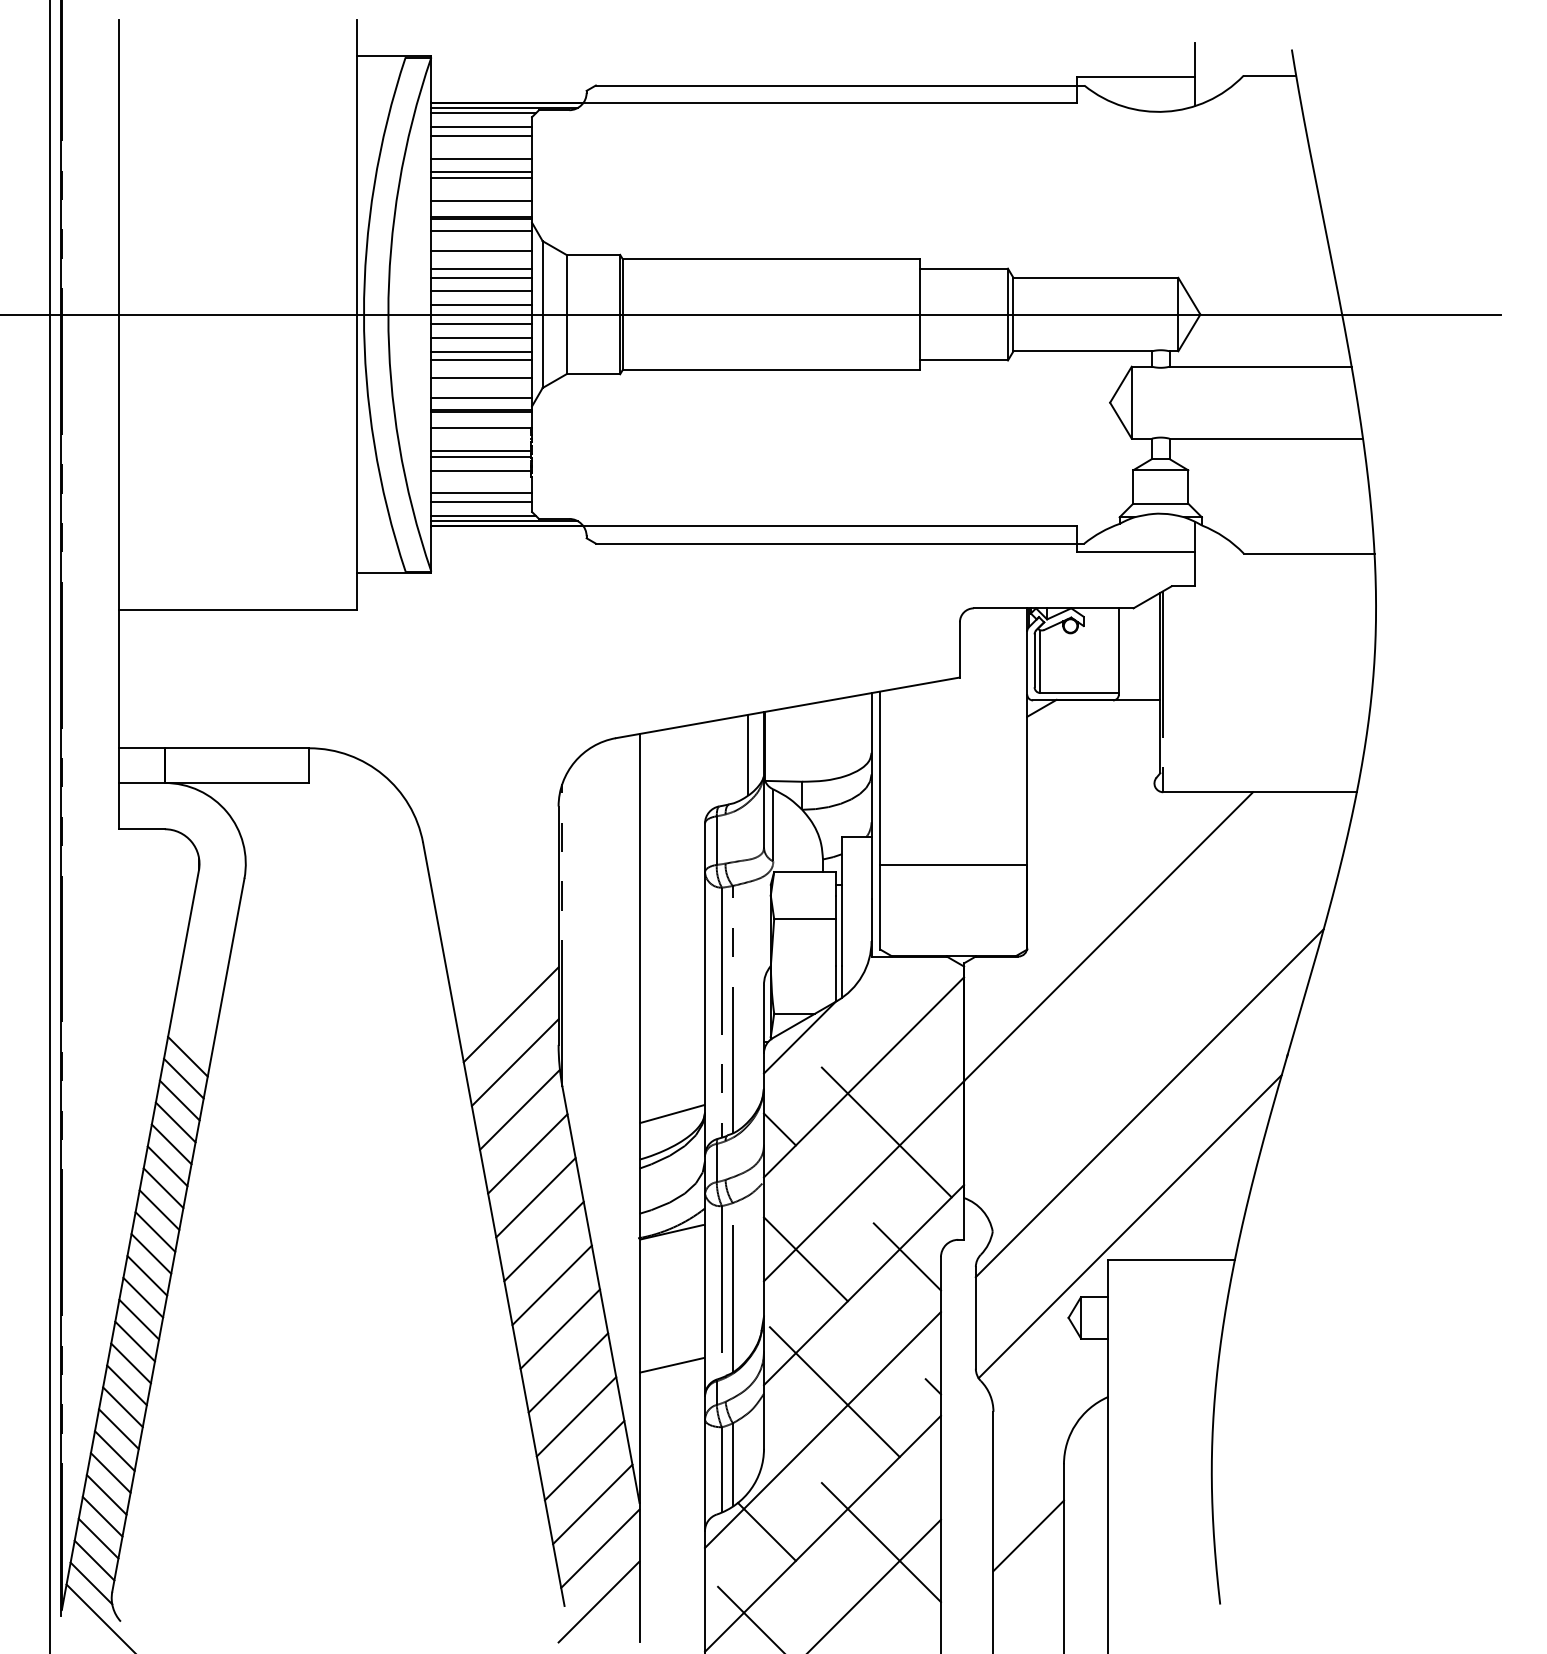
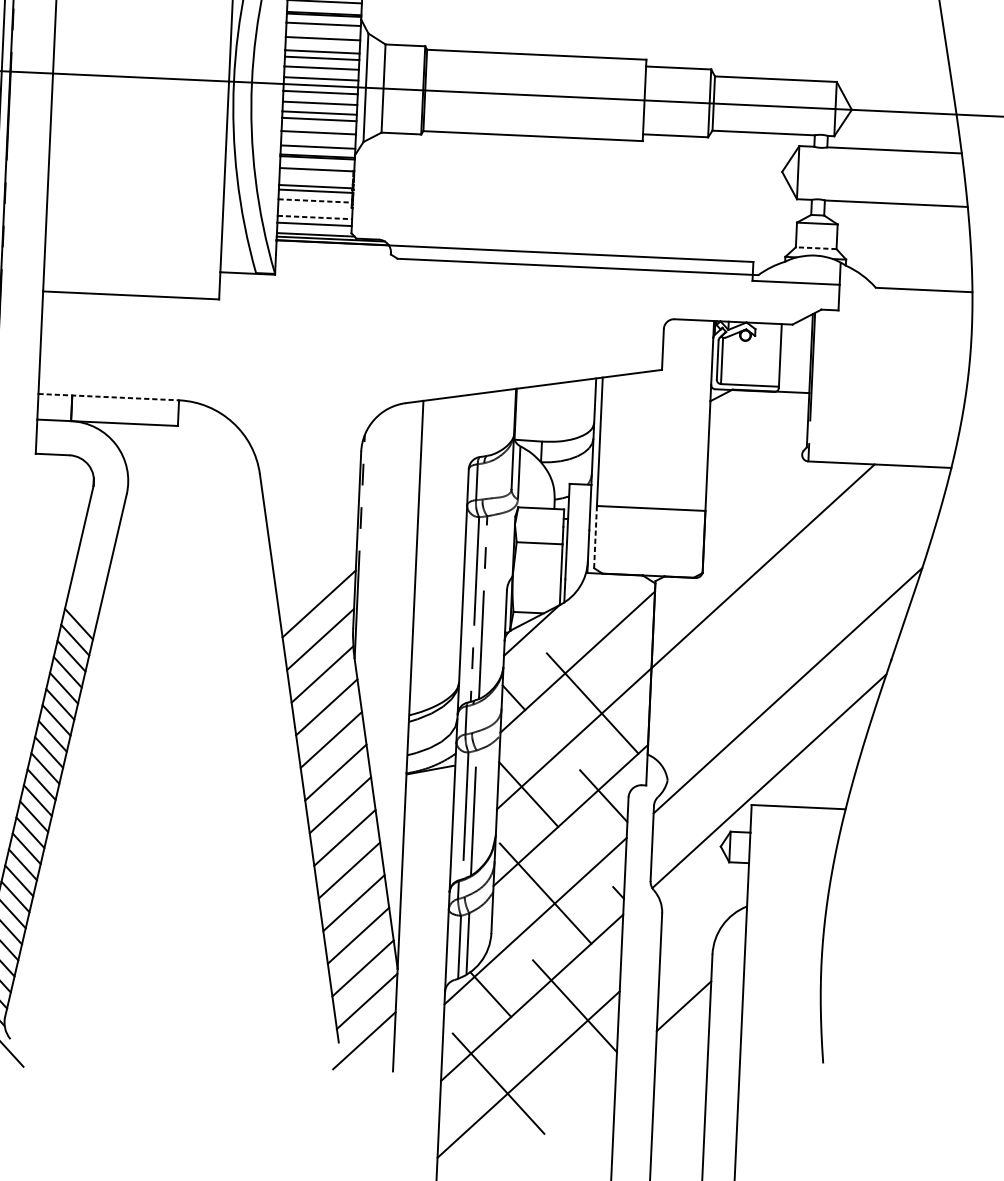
line: (482, 470) -> (316, 200), solid -> dashed
line: (482, 492) -> (315, 217), solid -> dashed
line: (1160, 503) -> (816, 248), solid -> dashed
line: (214, 748) -> (108, 397), solid -> dashed
line: (747, 755) -> (502, 420), removed
line: (880, 907) -> (595, 537), solid -> dashed
line: (672, 1113) -> (435, 682), removed
line: (672, 1364) -> (426, 867), removed

